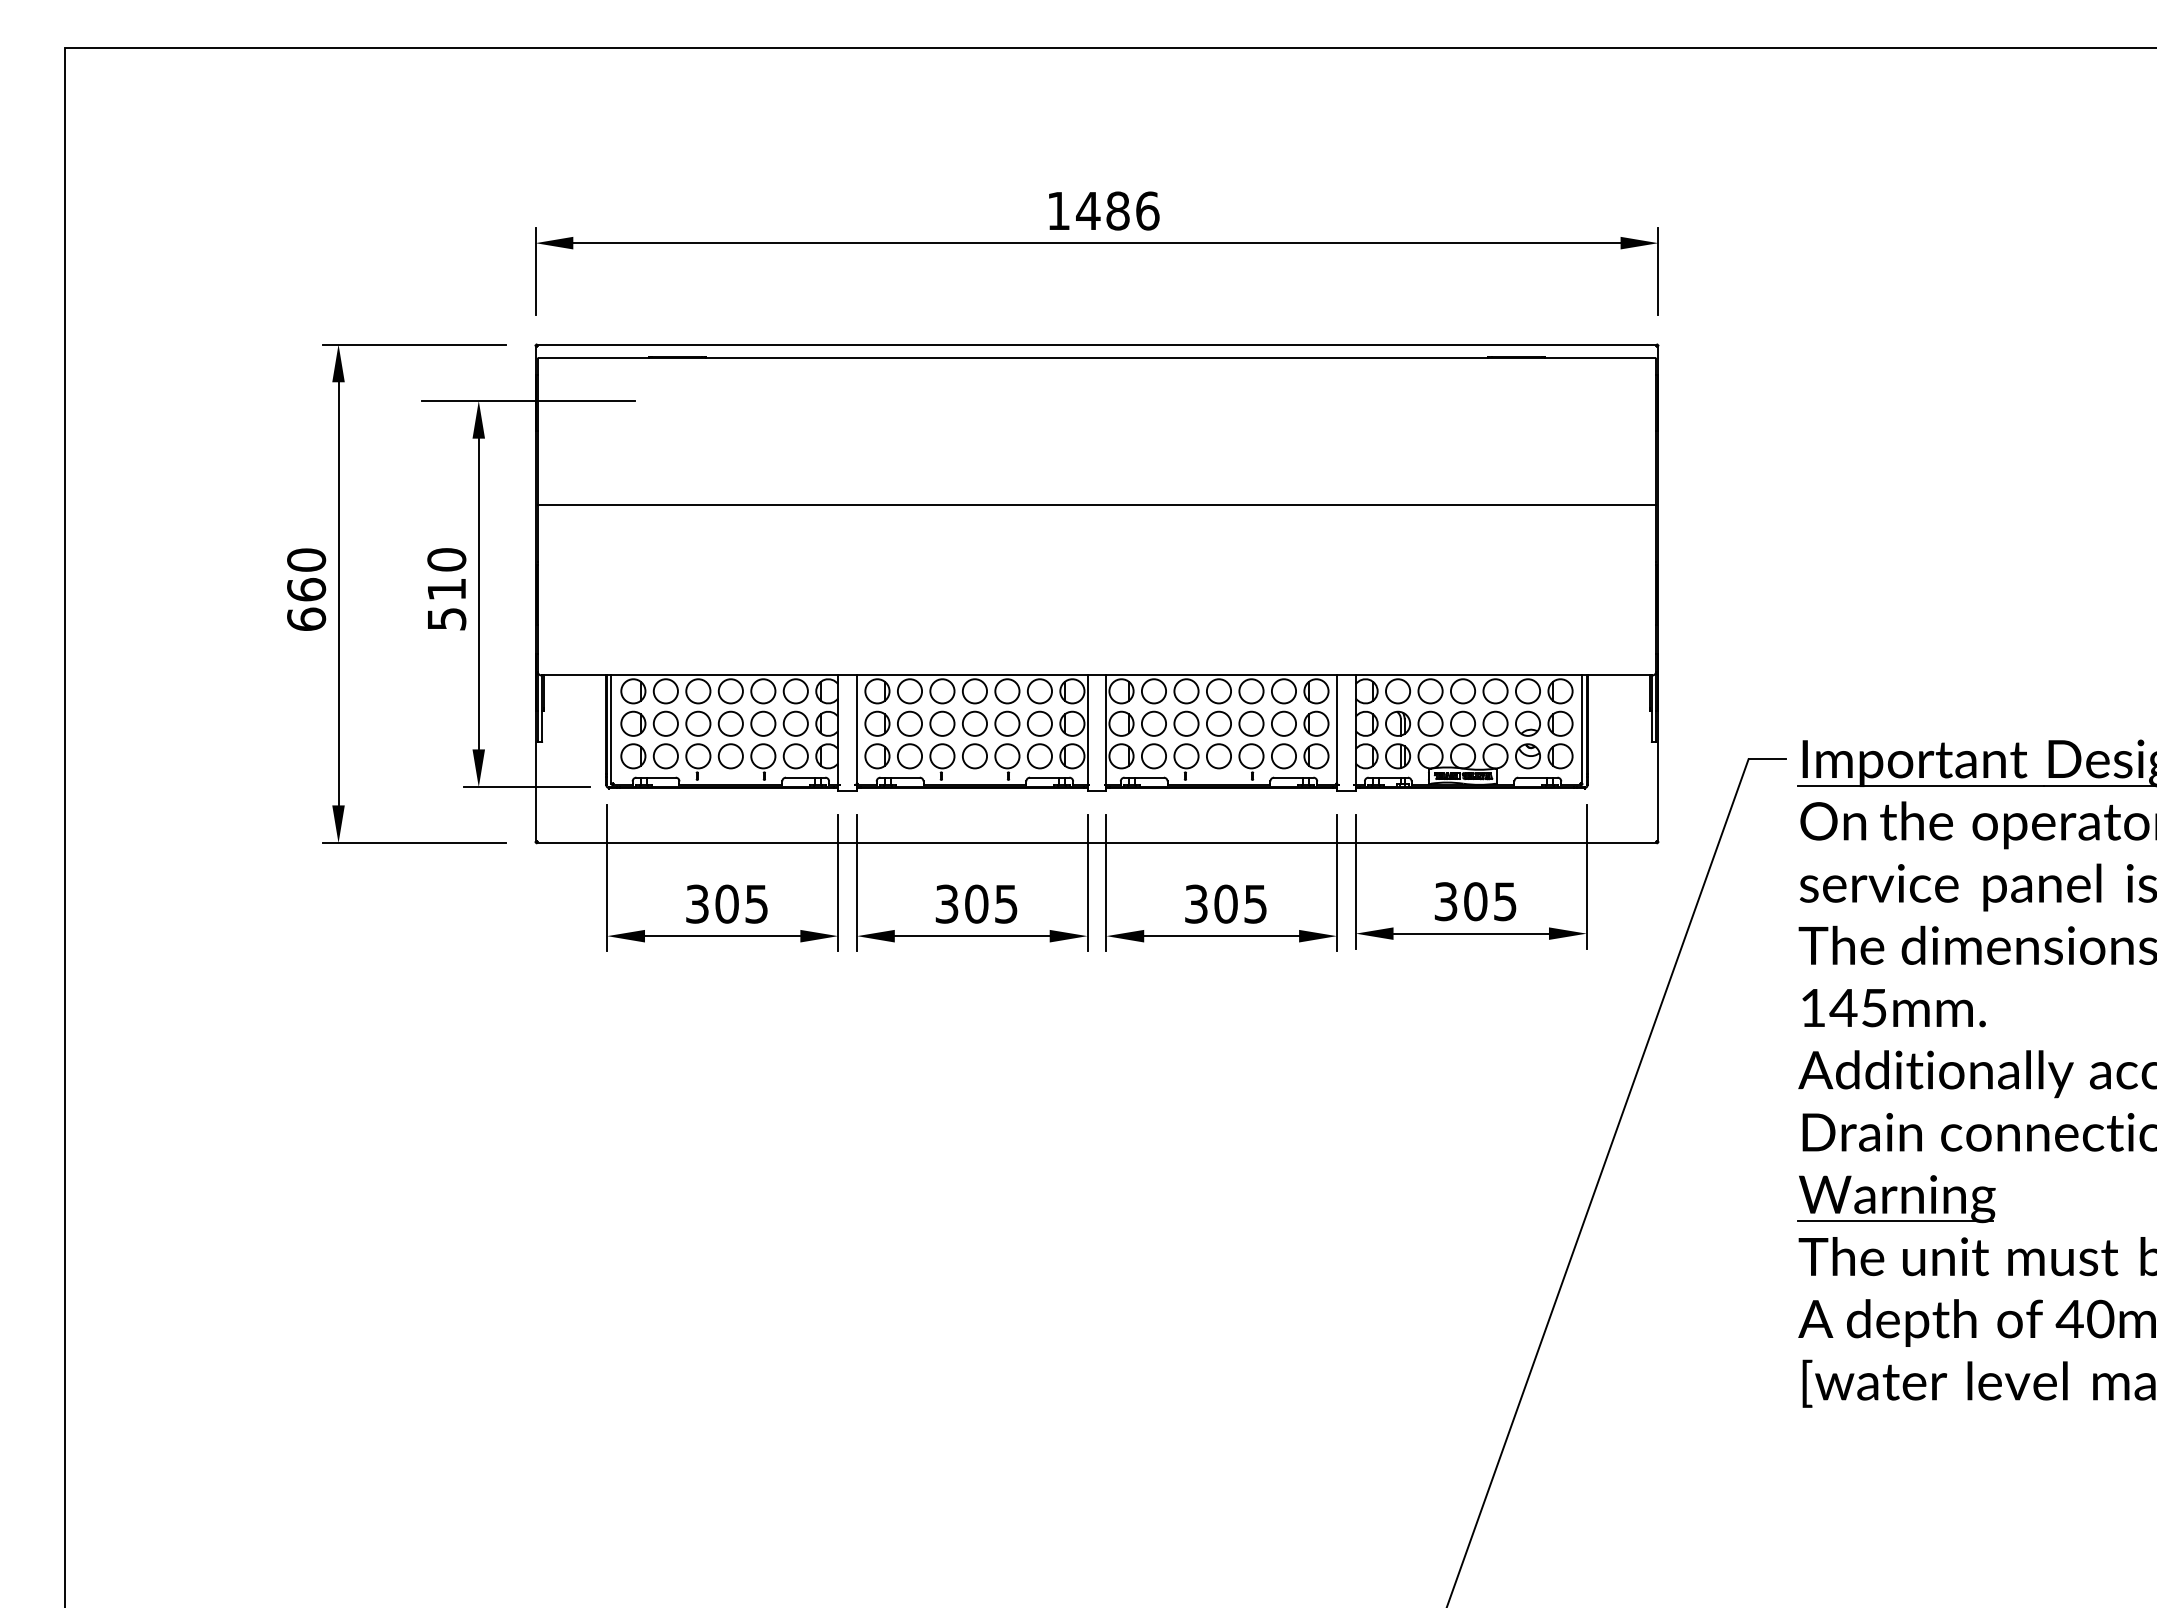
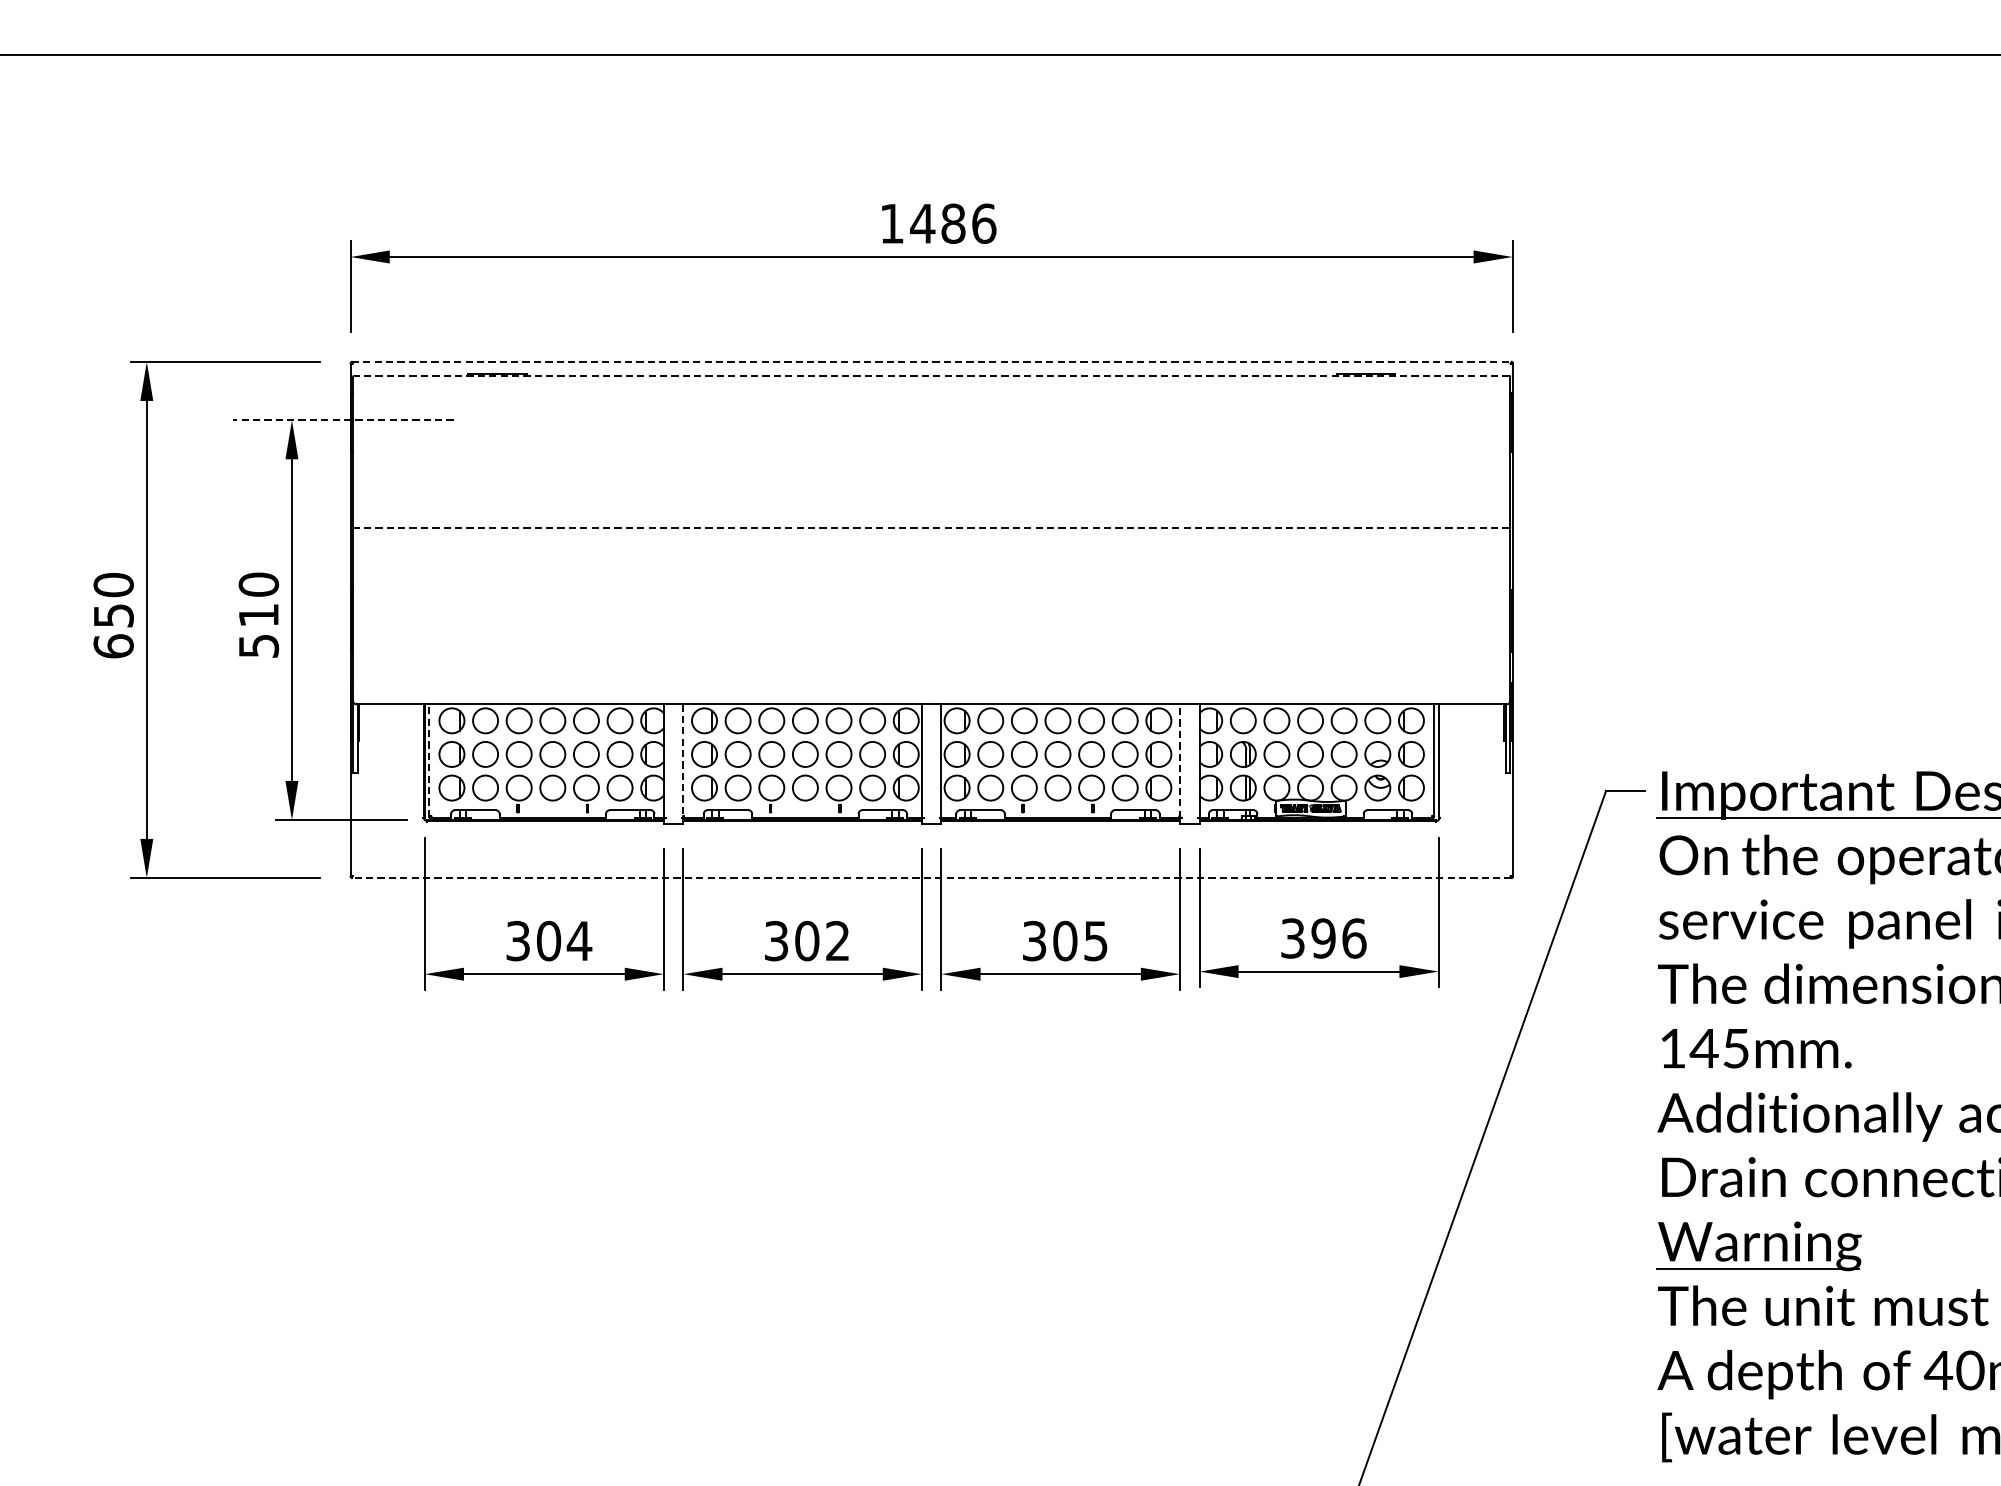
line: (1097, 344) -> (932, 361), solid -> dashed
line: (1096, 358) -> (931, 376), solid -> dashed
line: (528, 400) -> (343, 419), solid -> dashed
line: (1096, 504) -> (931, 527), solid -> dashed
text: (306, 589) -> (113, 615), 660 -> 650
line: (611, 729) -> (429, 760), solid -> dashed
line: (857, 730) -> (683, 761), solid -> dashed
line: (1336, 730) -> (1179, 761), solid -> dashed
line: (1096, 843) -> (931, 878), solid -> dashed
text: (1490, 901) -> (1338, 938), 305 -> 396
text: (1006, 903) -> (838, 940), 305 -> 302
text: (756, 904) -> (579, 941), 305 -> 304

